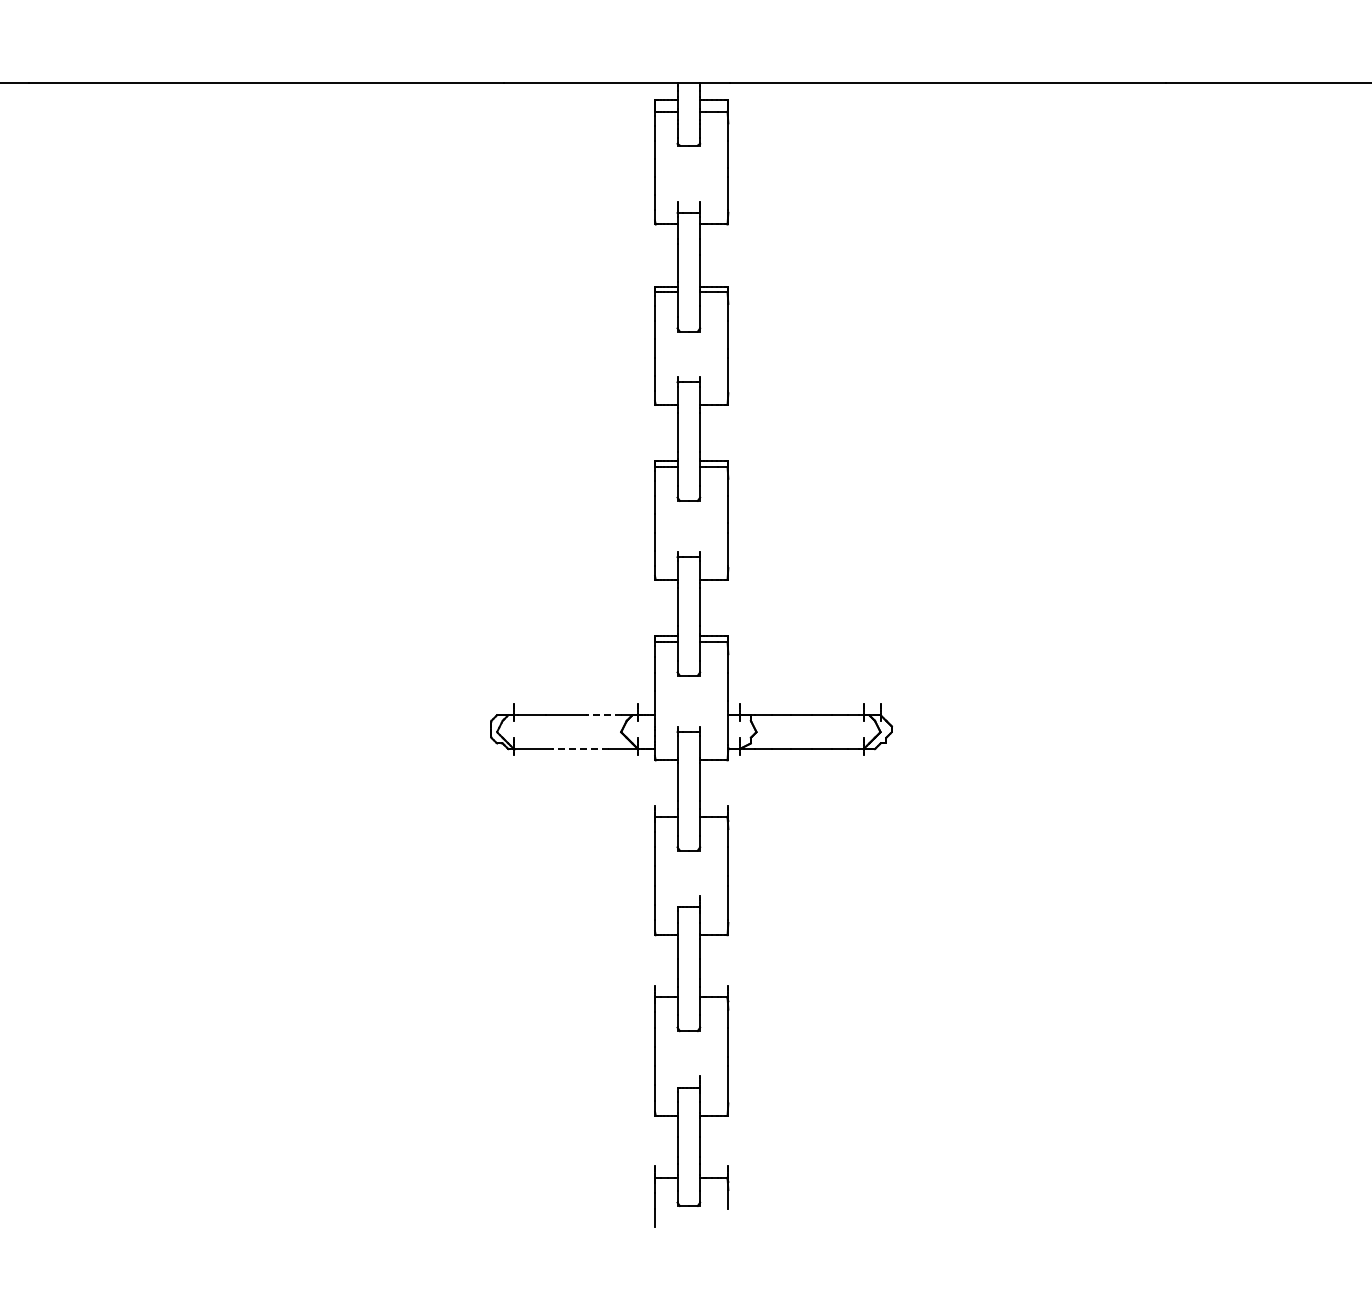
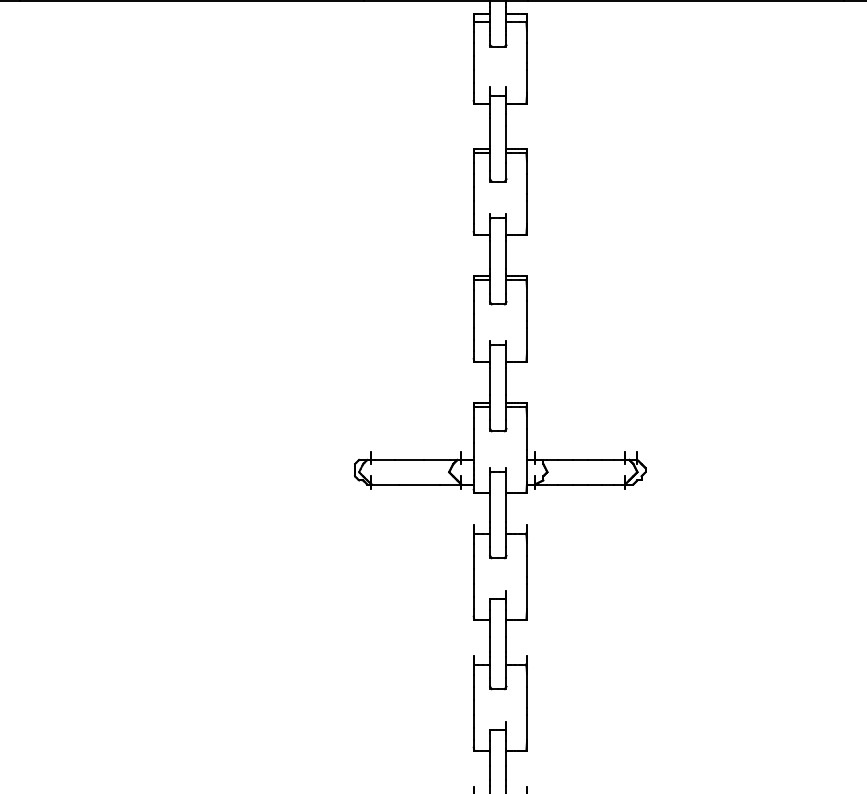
line: (603, 715) -> (436, 460), dashed -> solid
line: (579, 749) -> (418, 484), dashed -> solid

